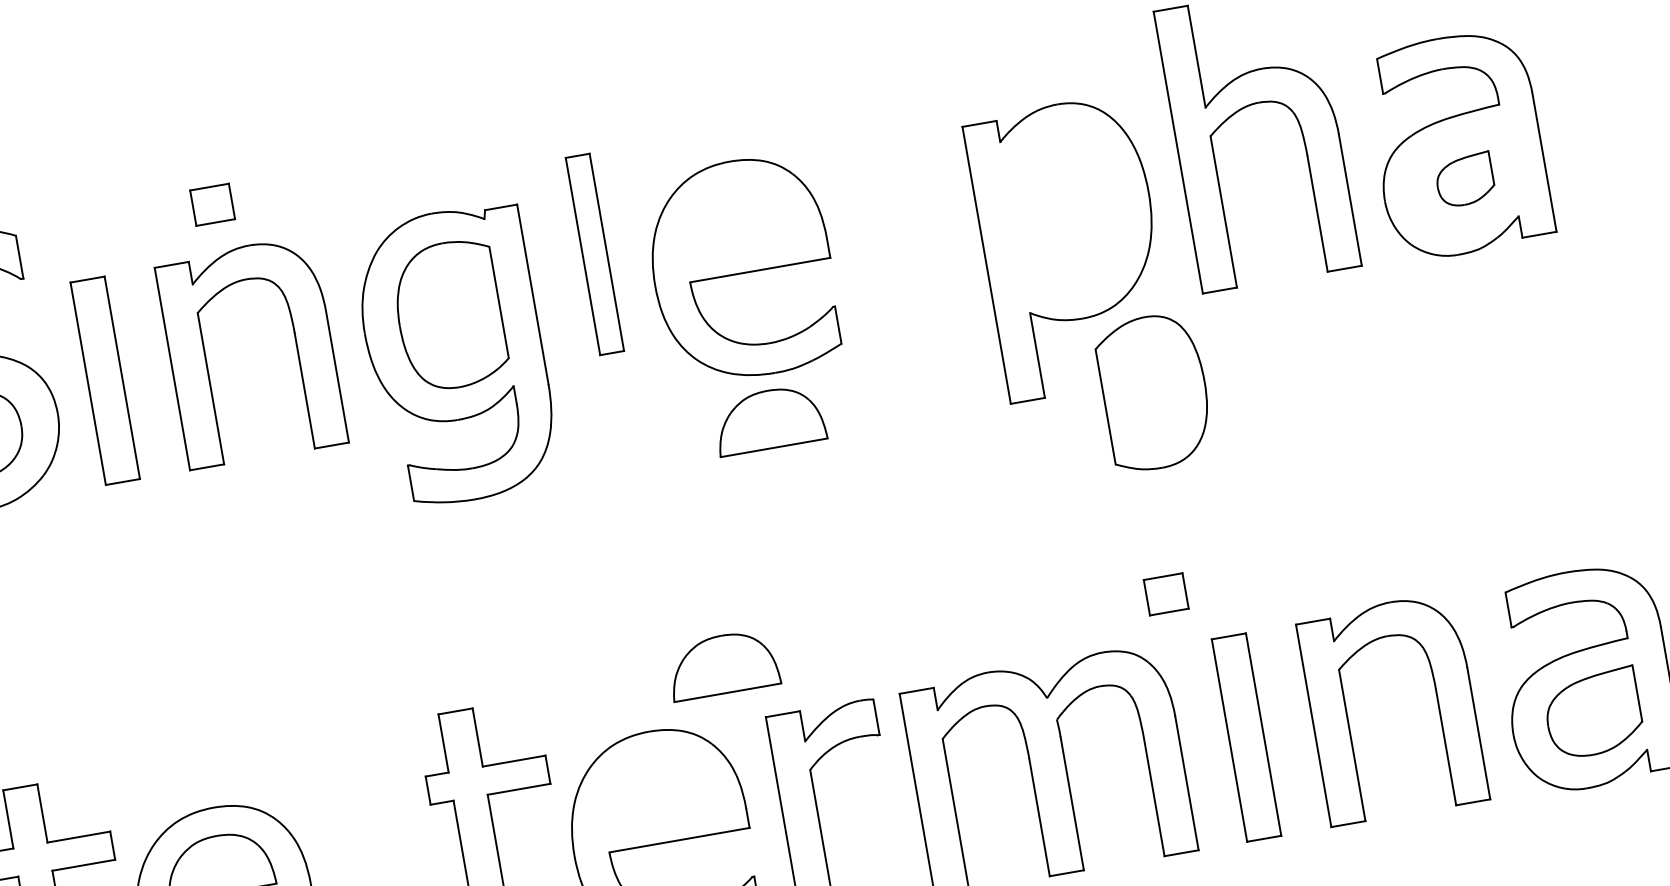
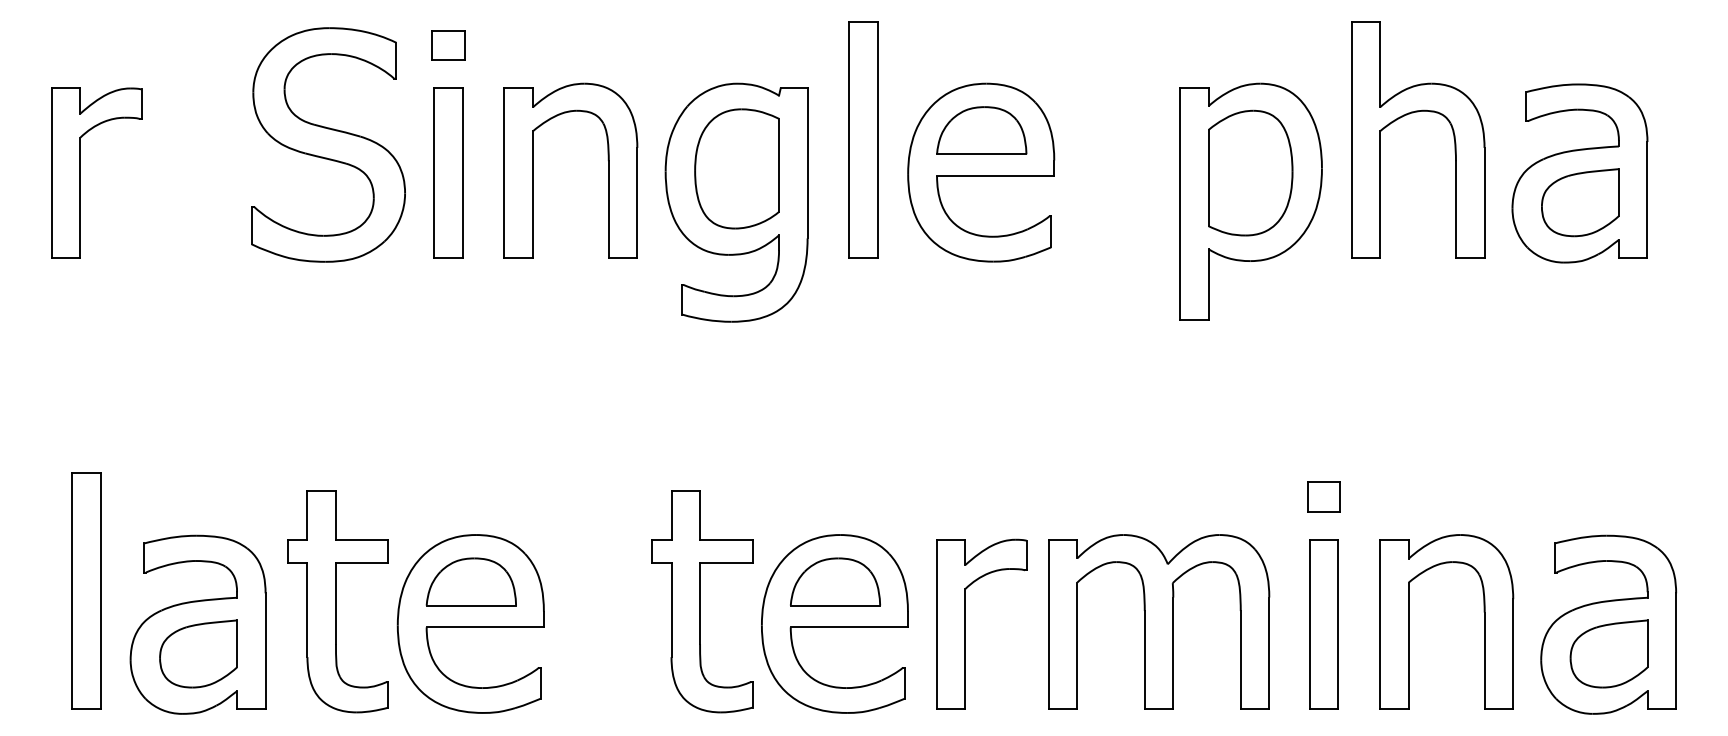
part: (1464, 179) -> (1580, 202), size x1.67
part: (212, 204) -> (448, 45), moved
part: (594, 253) -> (863, 139), size x1.43
part: (1154, 391) -> (1250, 172), moved
part: (768, 419) -> (981, 130), moved
part: (1165, 594) -> (1323, 496), moved
part: (722, 663) -> (835, 581), moved

